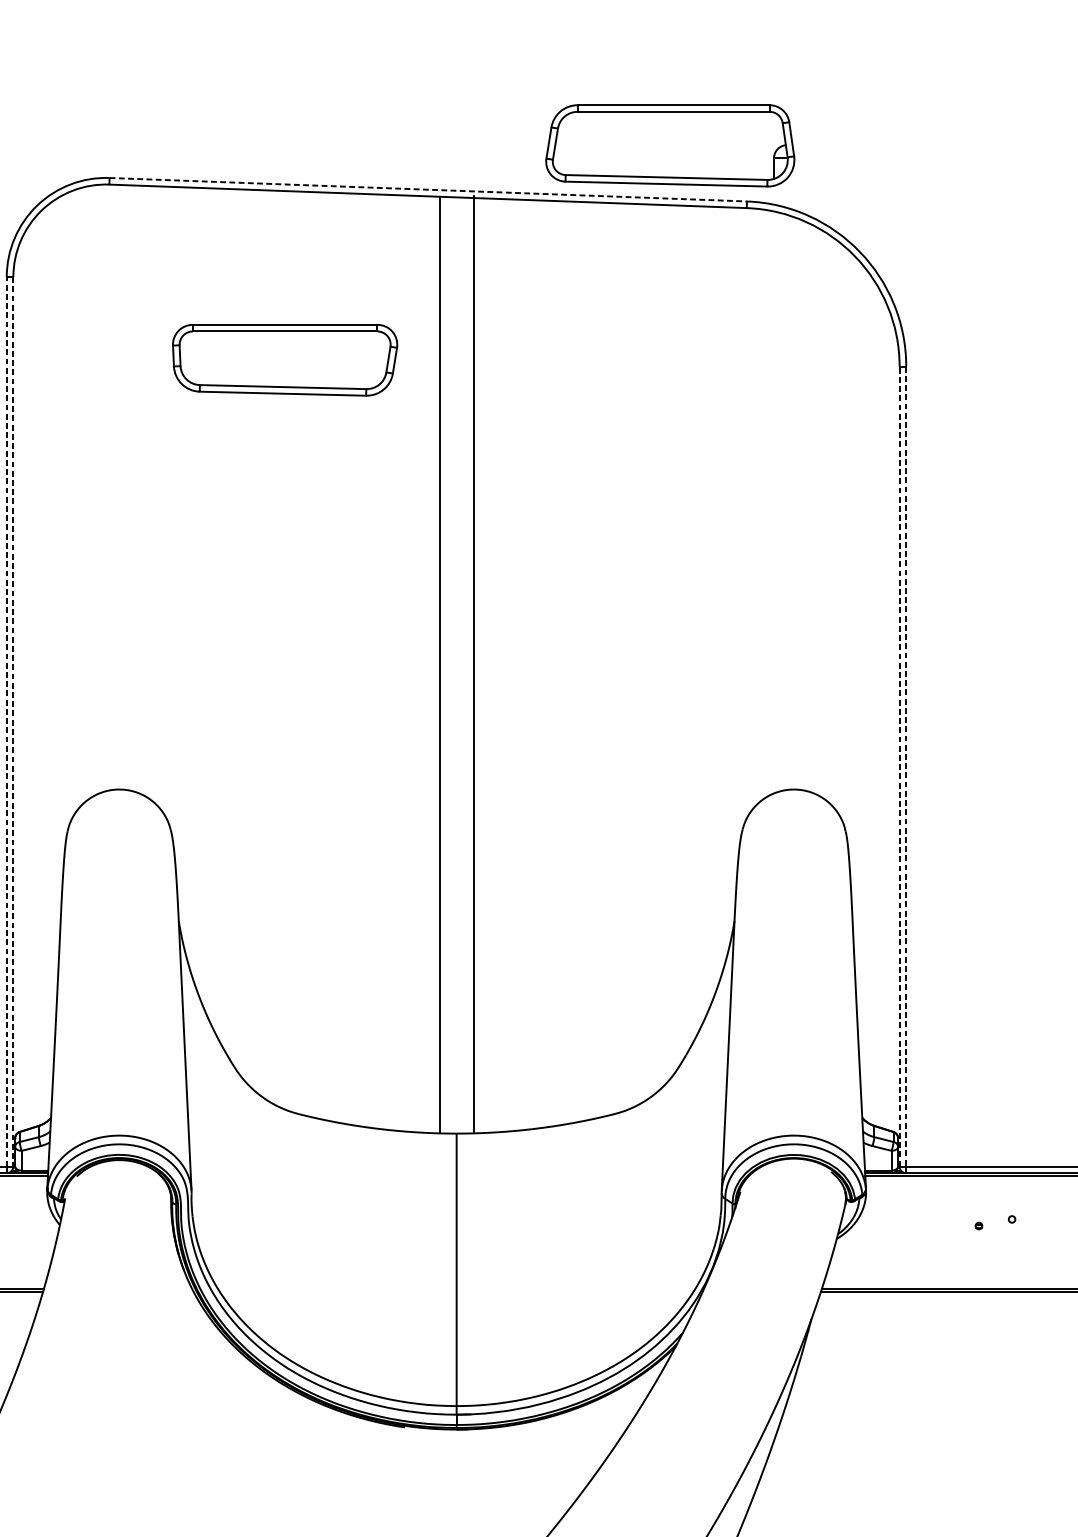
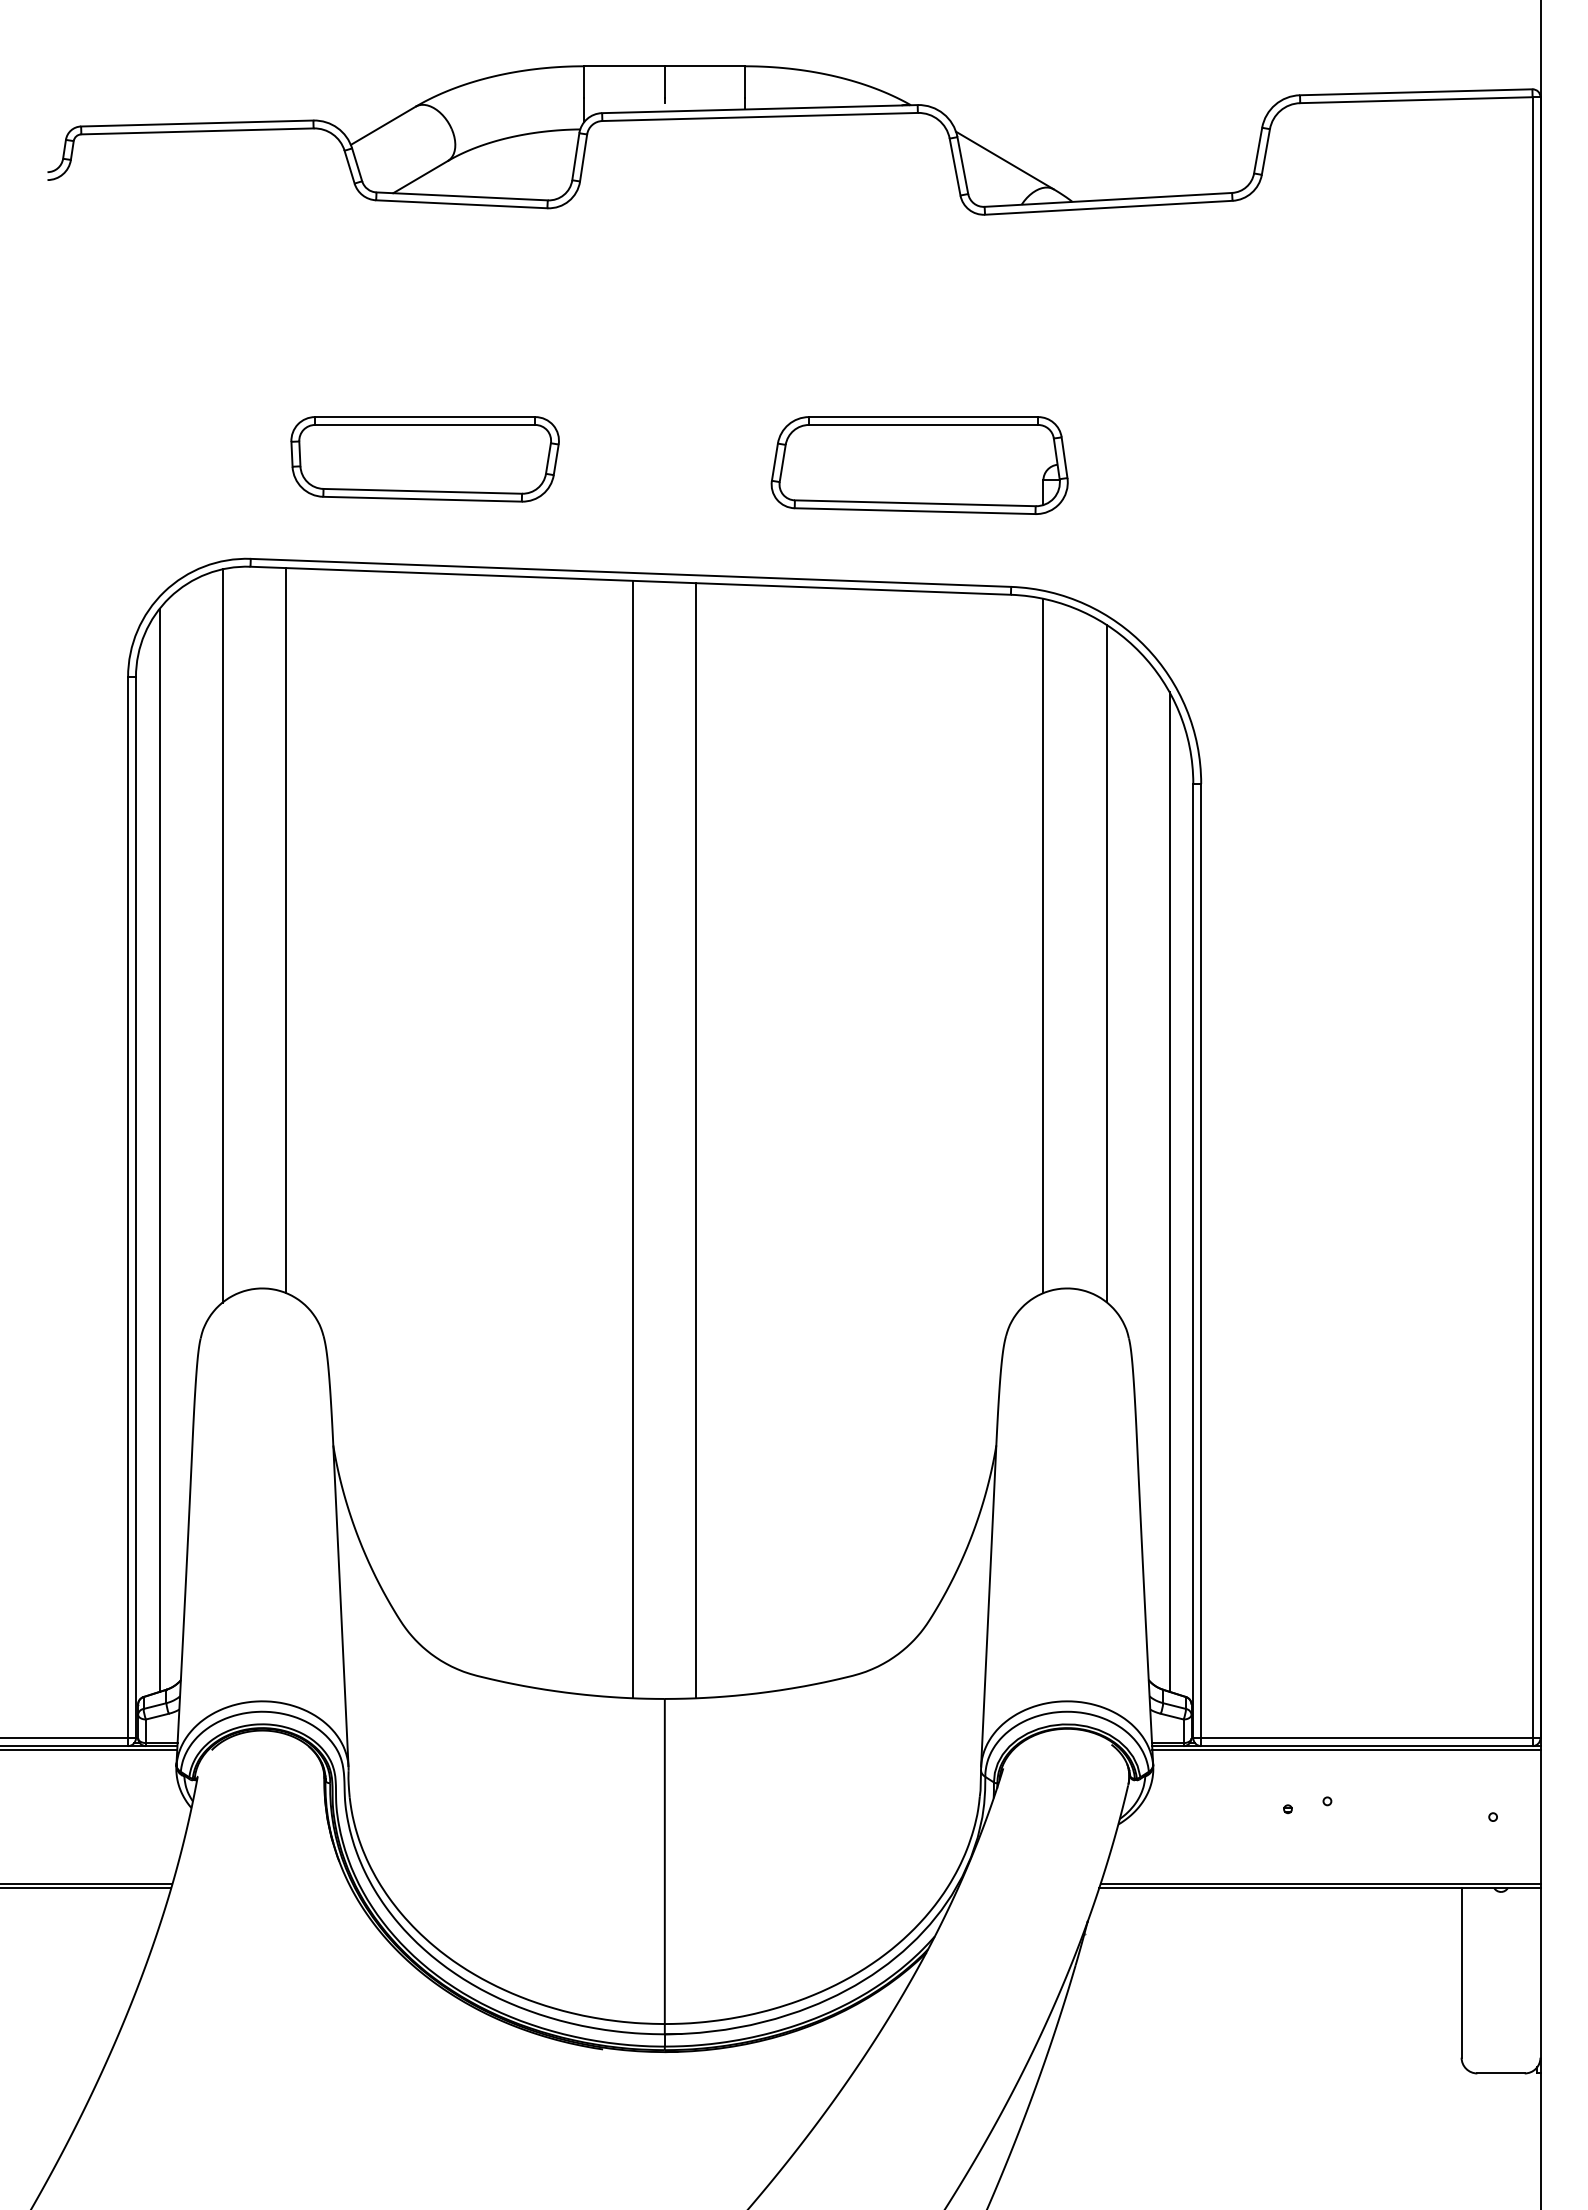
part: (670, 145) -> (919, 465), moved
line: (428, 189) -> (631, 572), dashed -> solid
part: (284, 360) -> (424, 459), moved
line: (138, 489) -> (285, 930), added
line: (85, 493) -> (222, 935), added
line: (774, 502) -> (1043, 945), added
line: (826, 517) -> (1106, 963), added
line: (474, 664) -> (633, 1139), moved
line: (440, 665) -> (696, 1140), moved
line: (33, 673) -> (159, 1149), added
line: (879, 708) -> (1169, 1191), added
line: (7, 721) -> (128, 1207), dashed -> solid
line: (12, 721) -> (135, 1207), dashed -> solid
line: (899, 766) -> (1193, 1260), dashed -> solid
line: (906, 766) -> (1201, 1261), dashed -> solid

